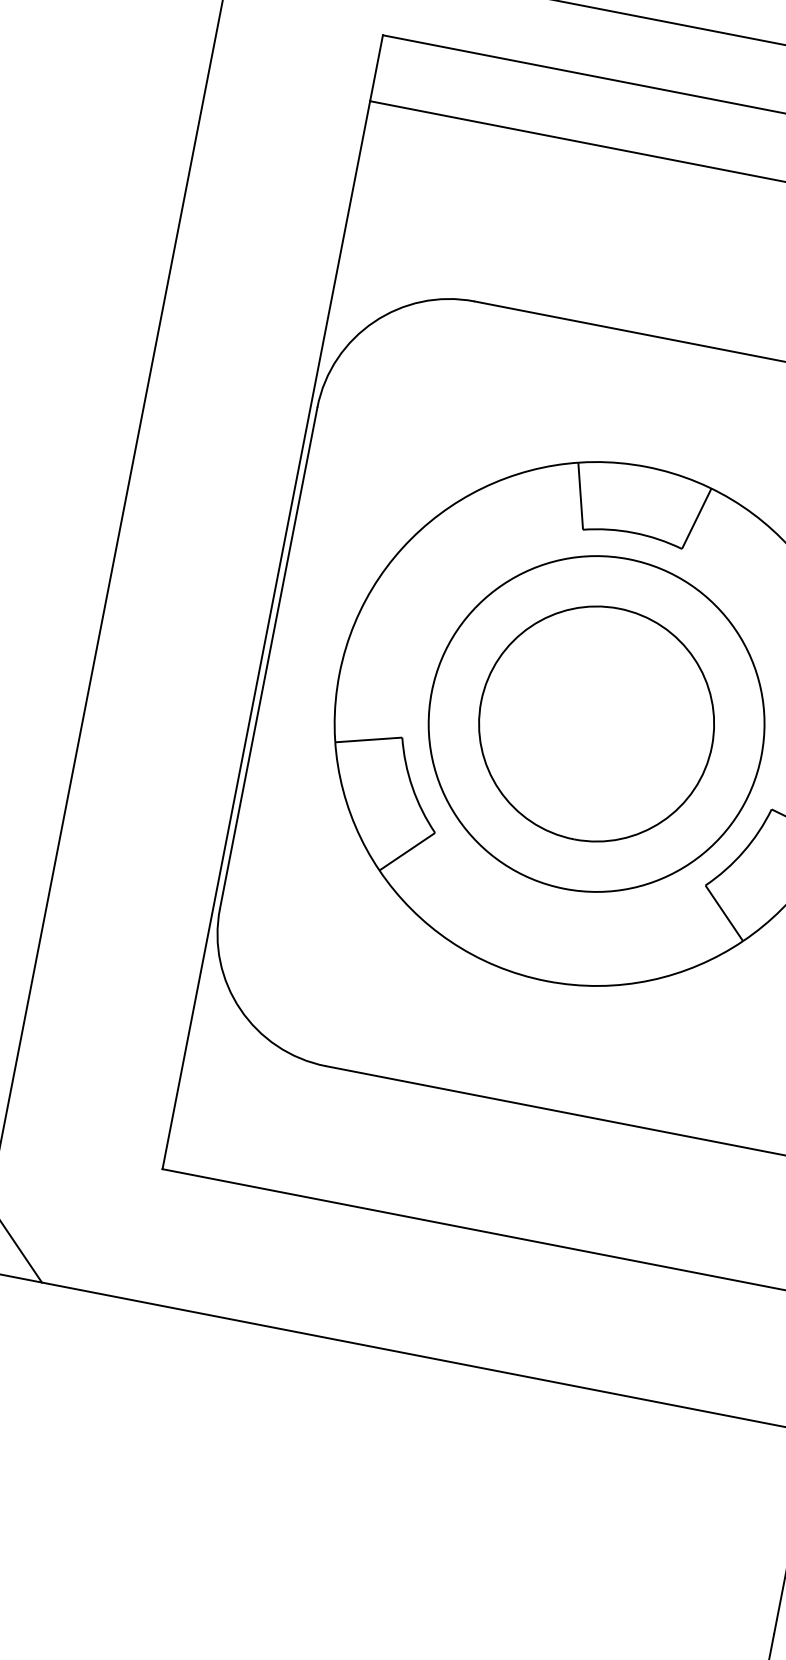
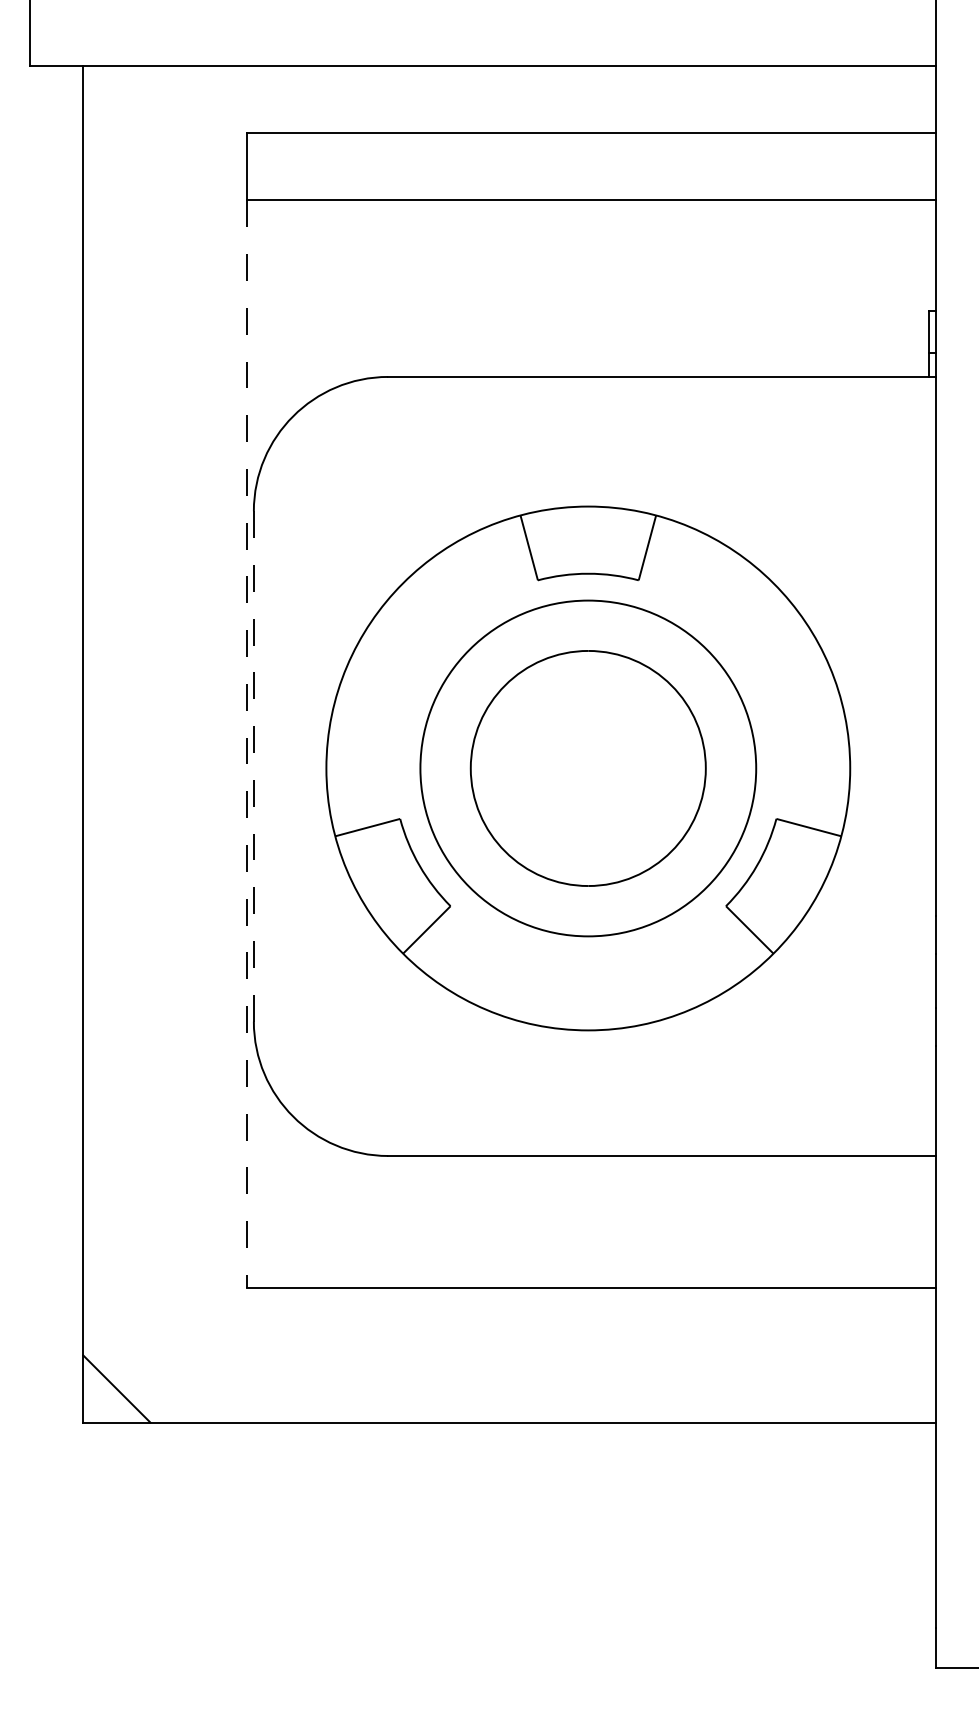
line: (266, 635) -> (247, 744), solid -> dashed
line: (268, 658) -> (253, 766), solid -> dashed

